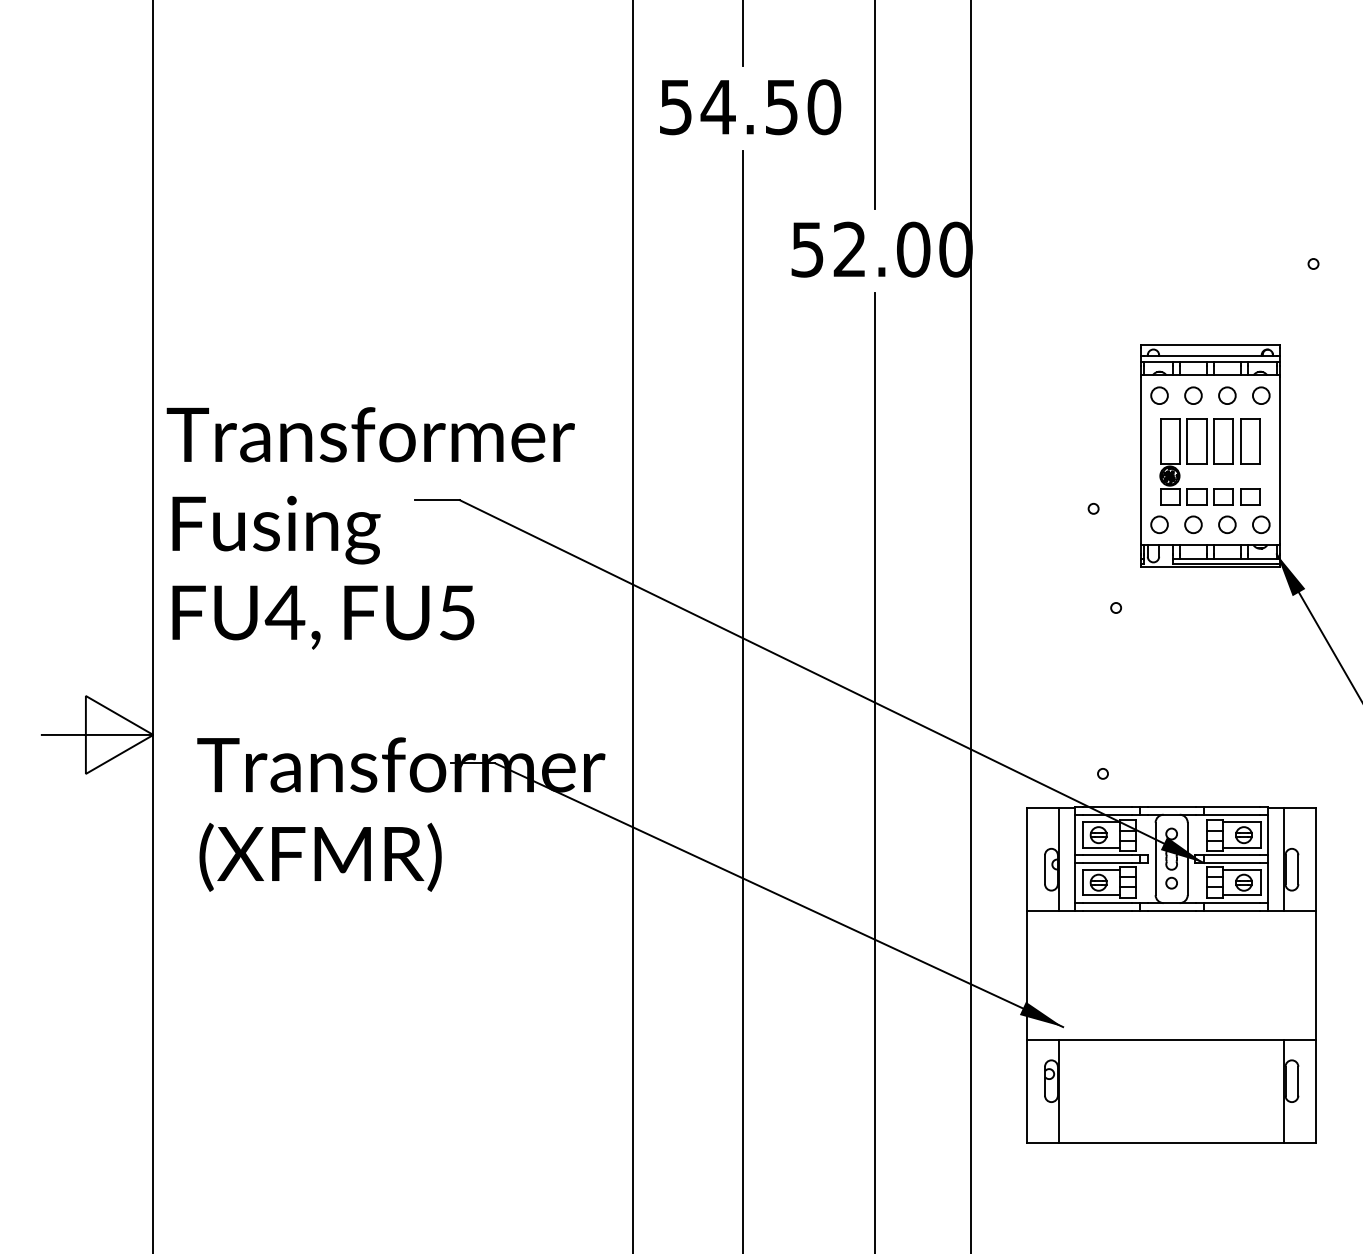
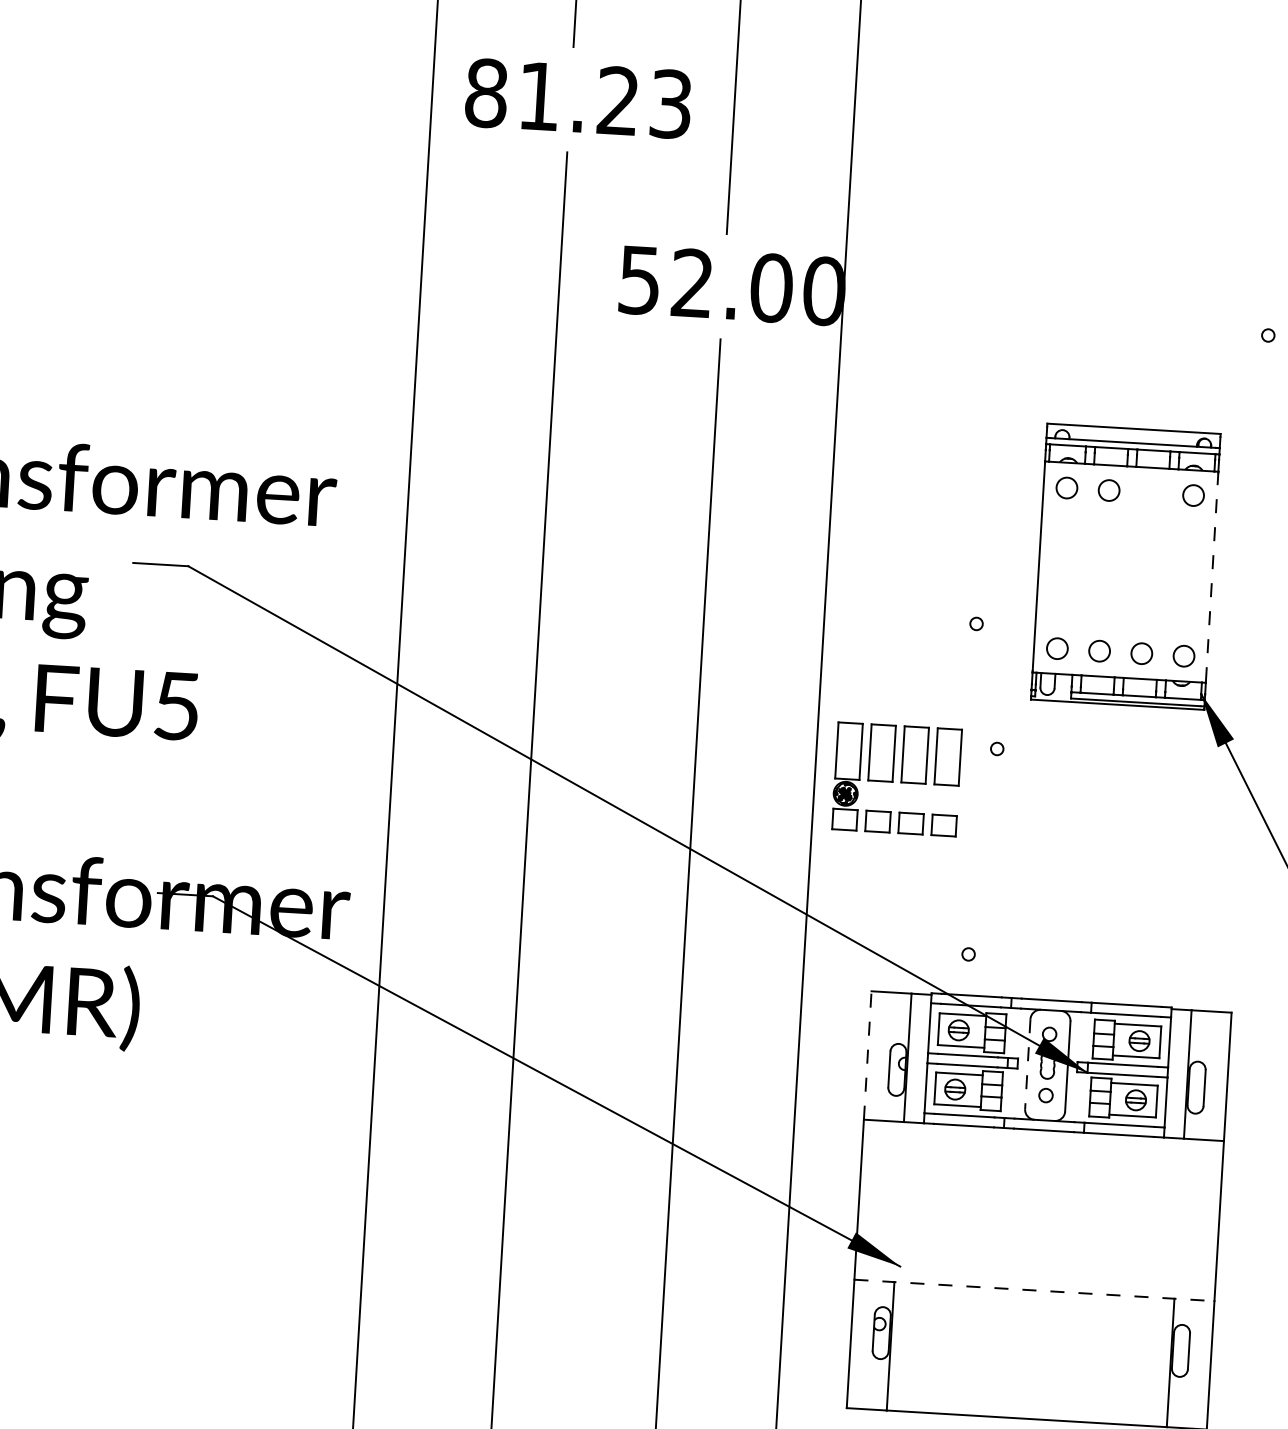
text: (750, 107) -> (579, 99), 54.50 -> 81.23
circle: (1227, 395) -> (1151, 492), removed
line: (1280, 459) -> (1212, 576), solid -> dashed
part: (1209, 461) -> (896, 778), moved
line: (1027, 859) -> (868, 1055), solid -> dashed
line: (1155, 859) -> (1027, 1064), solid -> dashed
line: (1171, 1039) -> (1034, 1290), solid -> dashed

